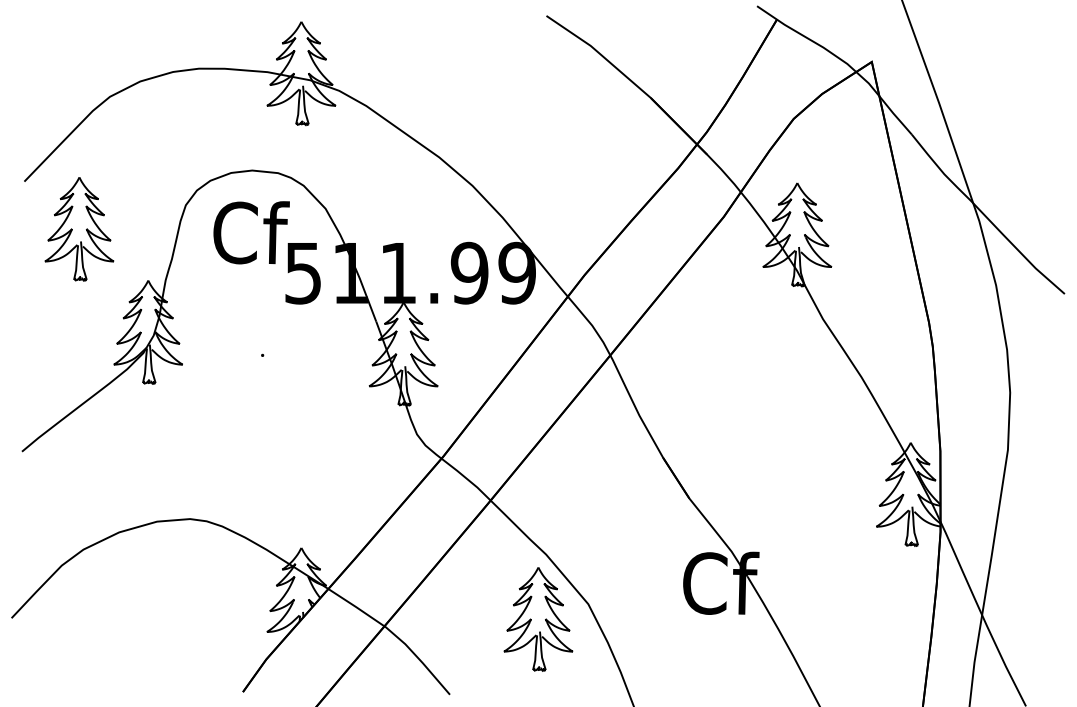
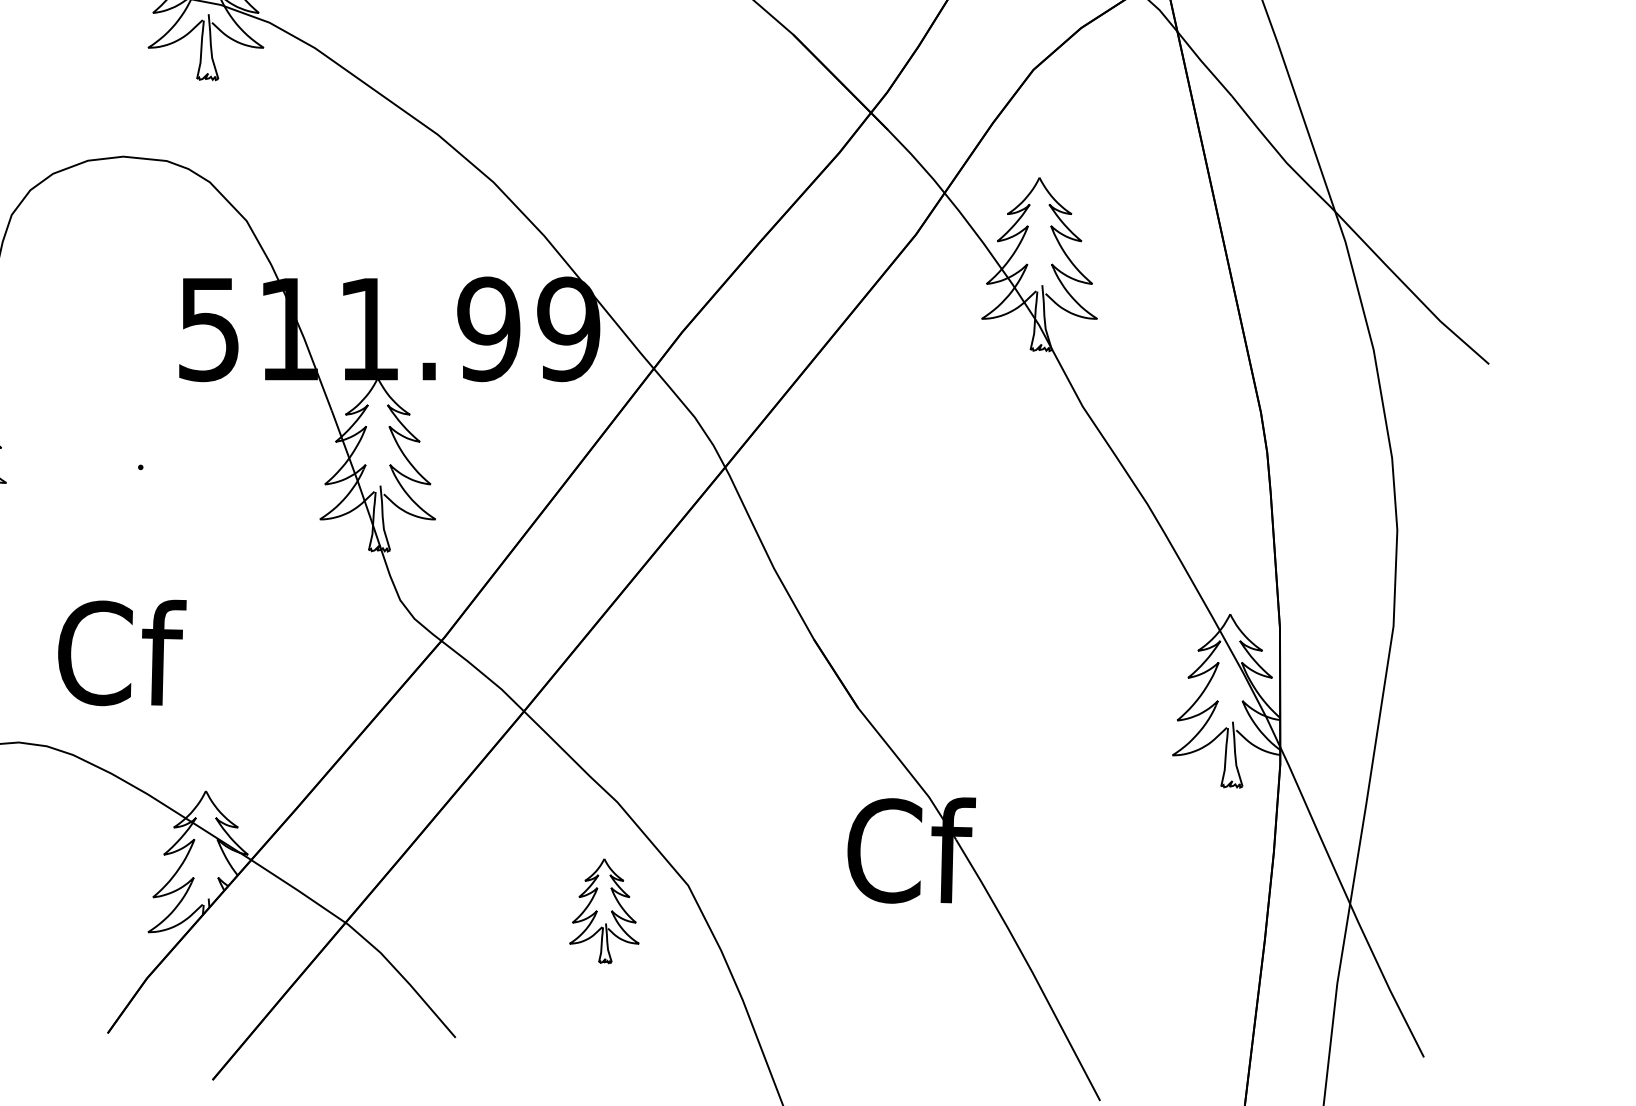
text: (251, 232) -> (122, 652), moved
part: (538, 619) -> (604, 911), size x0.6

